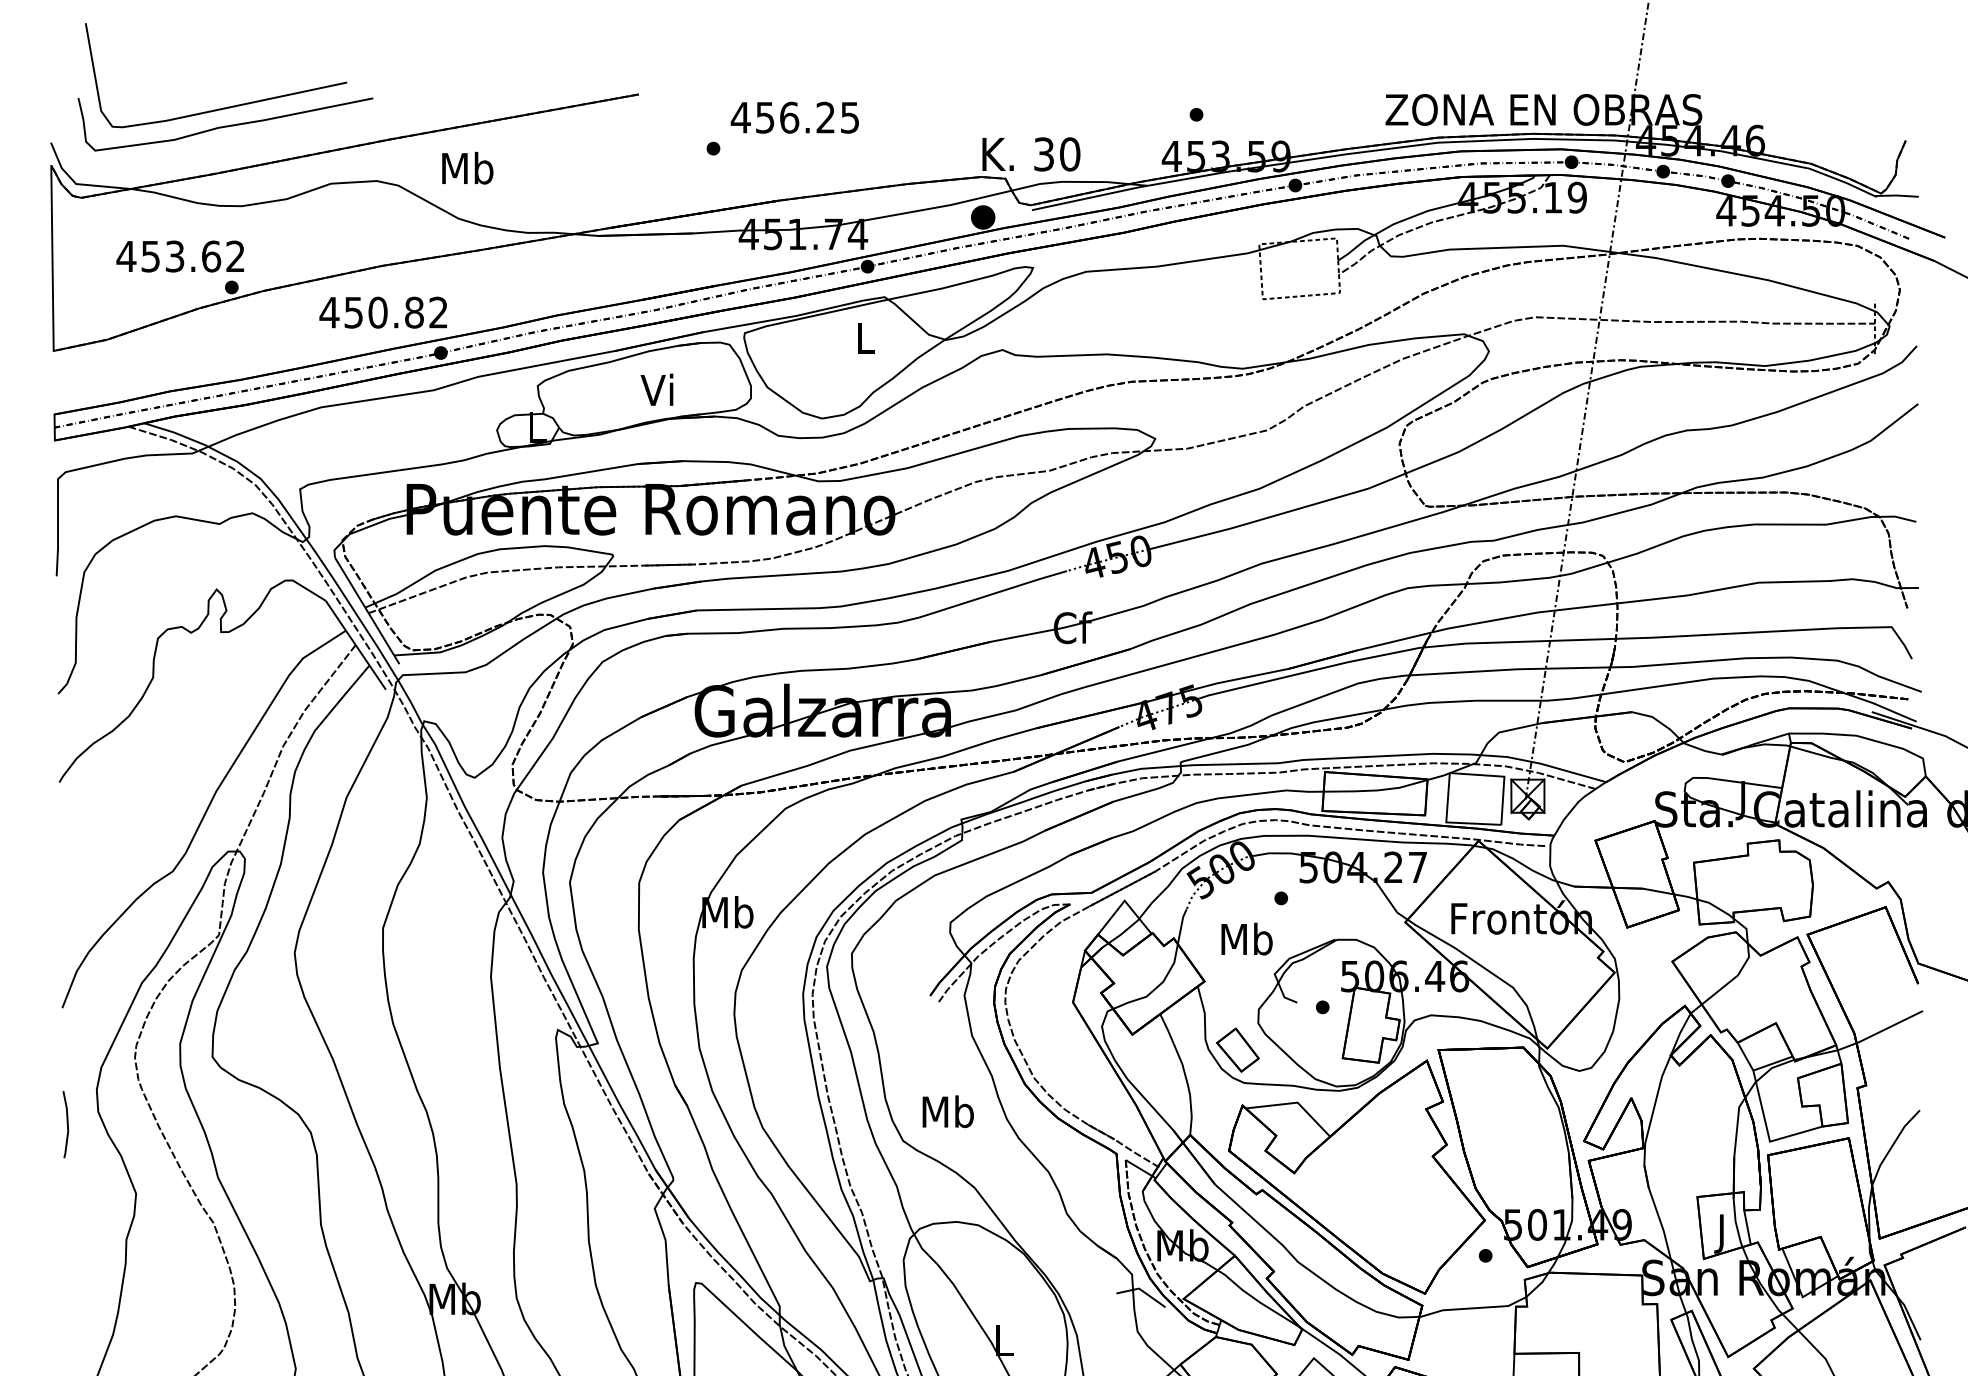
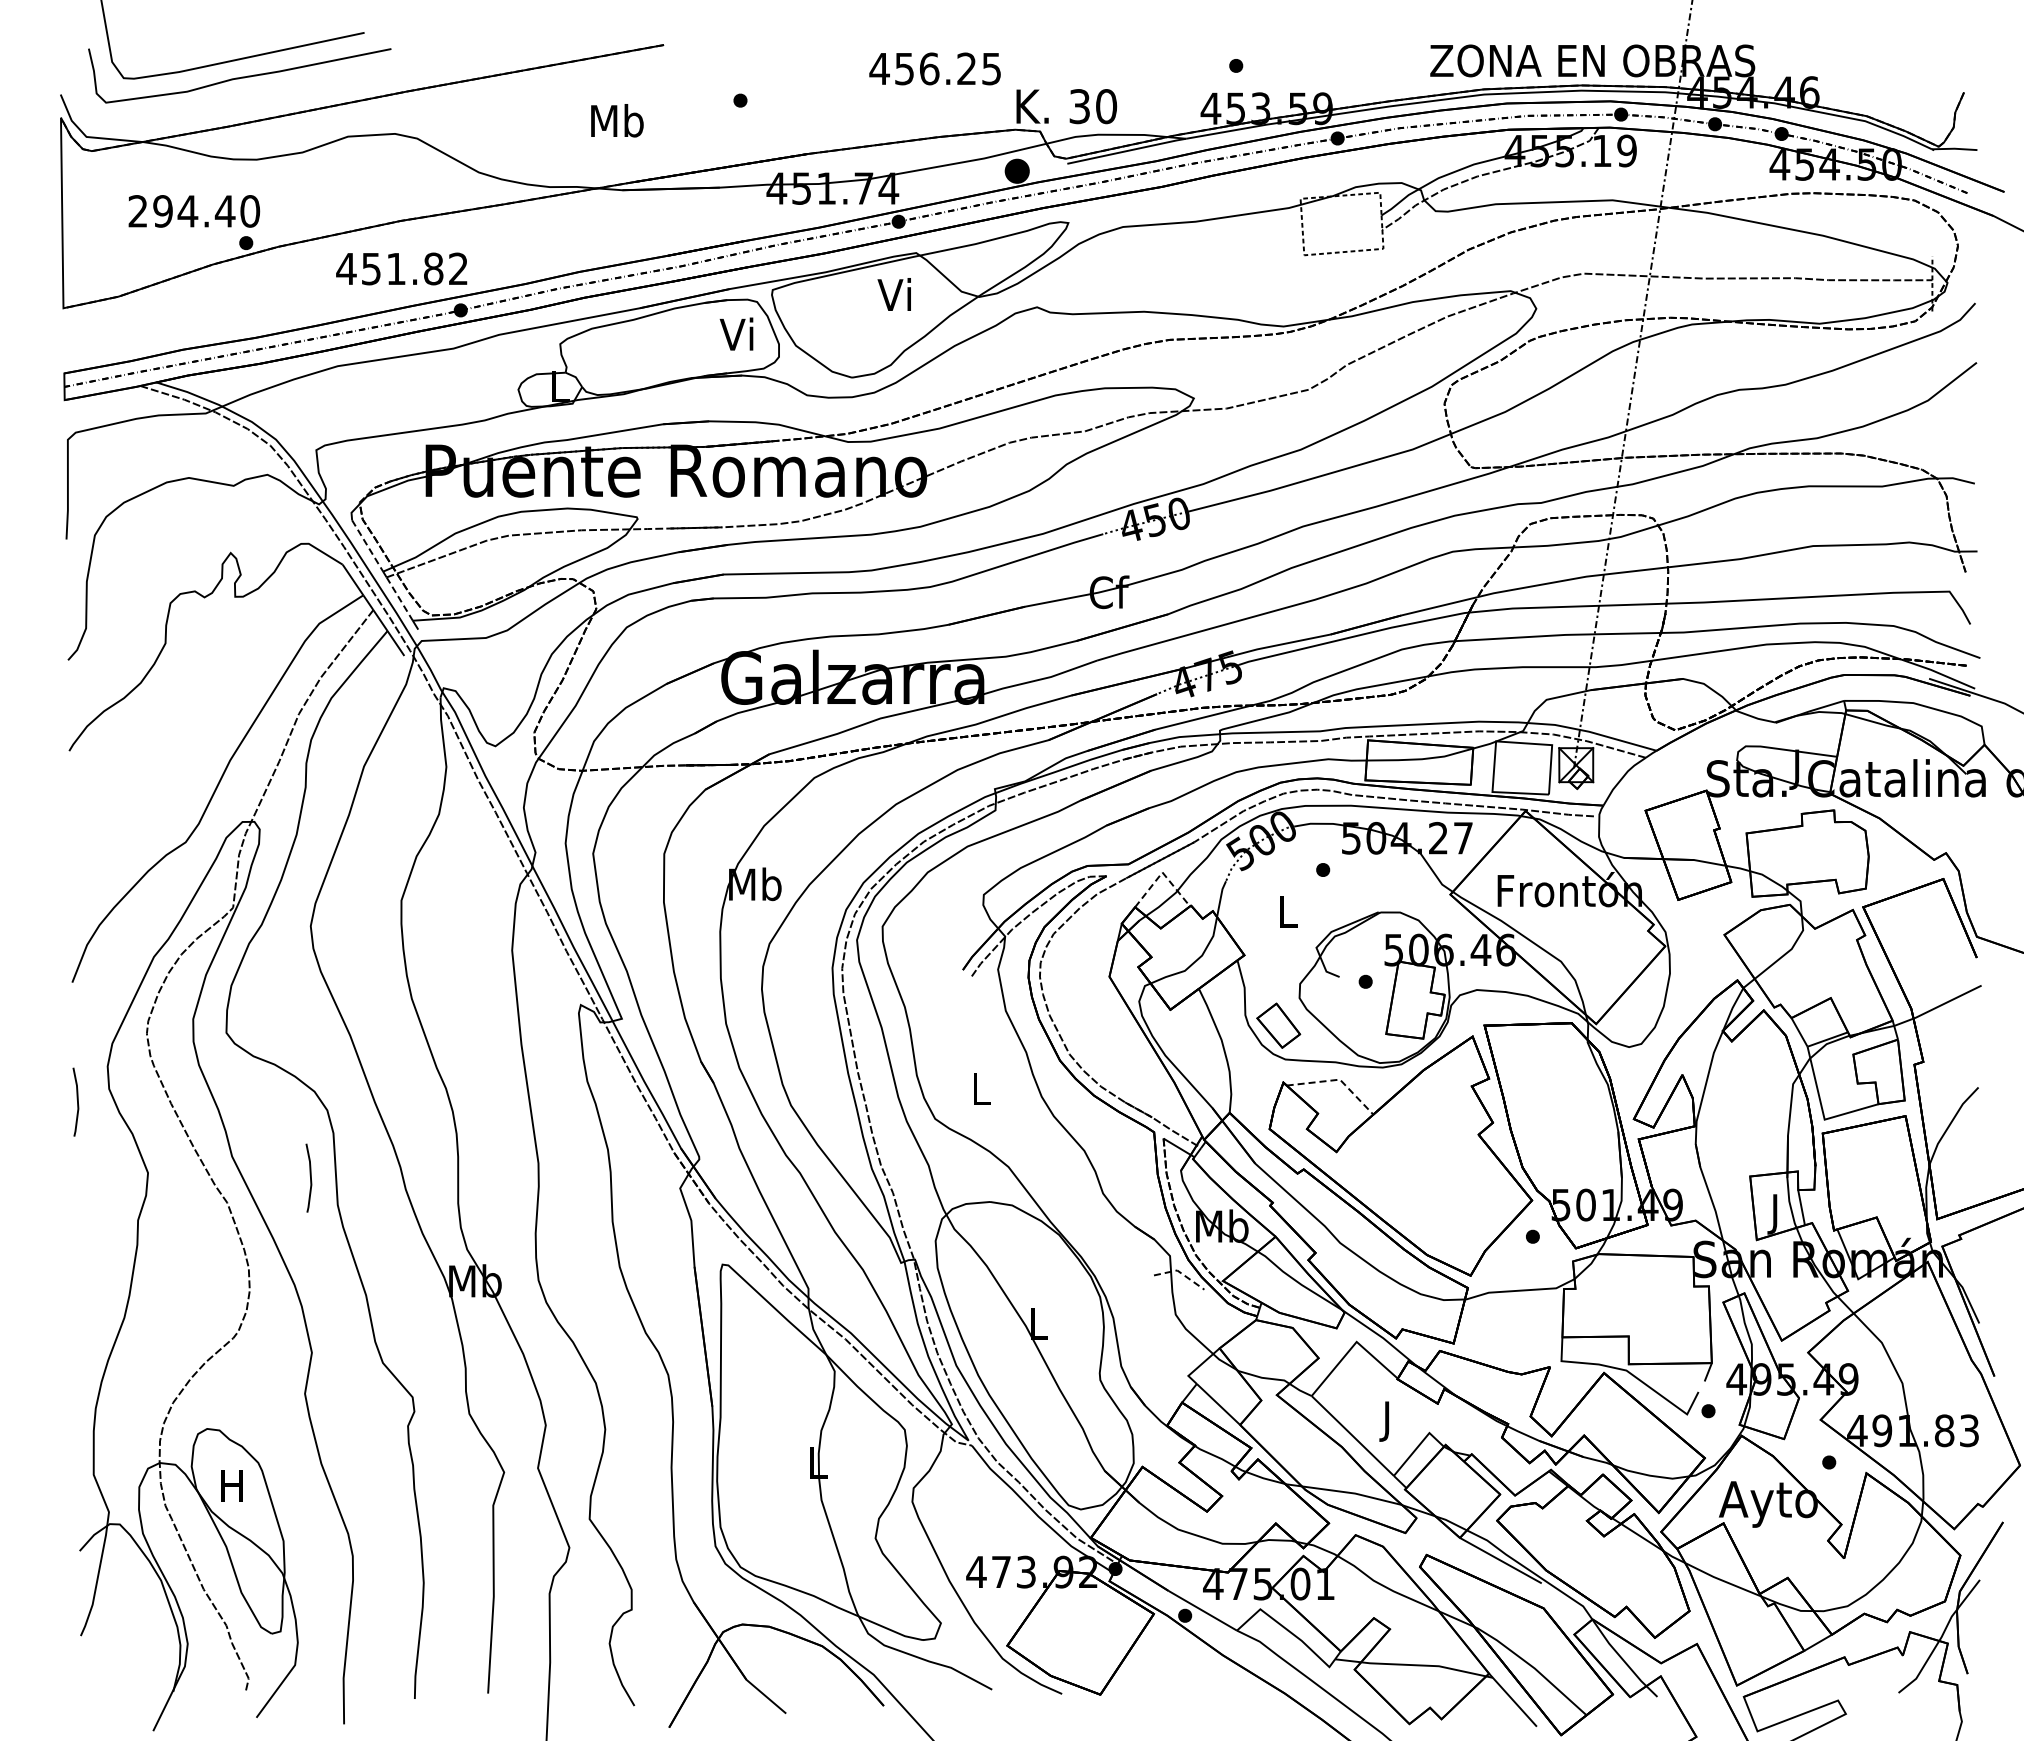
text: (794, 117) -> (934, 68), moved
text: (467, 167) -> (617, 120), moved
text: (180, 256) -> (193, 211), 453.62 -> 294.40
text: (378, 312) -> (396, 268), 450.82 -> 451.82
text: (862, 337) -> (893, 294), L -> Vi
text: (656, 389) -> (736, 333), moved
line: (349, 583) -> (367, 546), solid -> dashed
line: (382, 634) -> (400, 599), solid -> dashed
line: (1124, 900) -> (1162, 872), solid -> dashed
text: (1246, 938) -> (1287, 911), Mb -> L
line: (1296, 1102) -> (1338, 1079), solid -> dashed
text: (948, 1111) -> (981, 1088), Mb -> L
line: (294, 1198) -> (310, 1177), added
line: (1143, 1291) -> (1181, 1273), solid -> dashed

